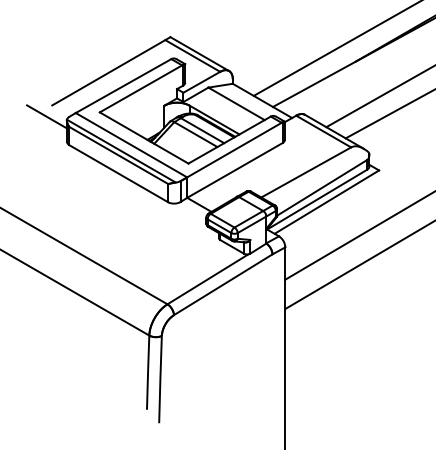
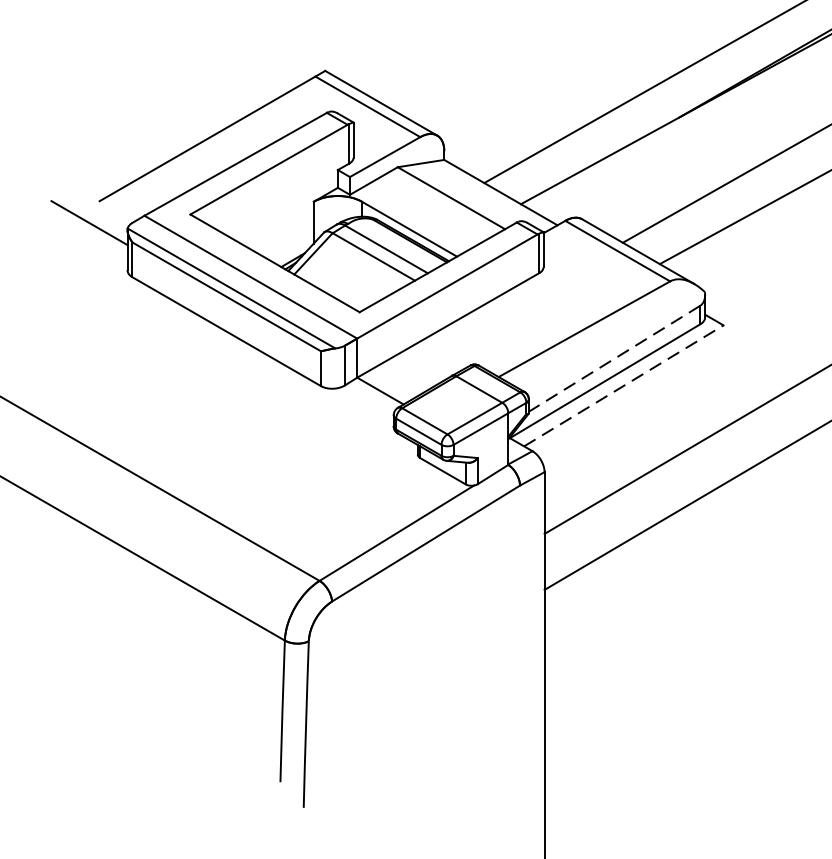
line: (322, 187) -> (615, 357), solid -> dashed
line: (327, 201) -> (625, 384), solid -> dashed

